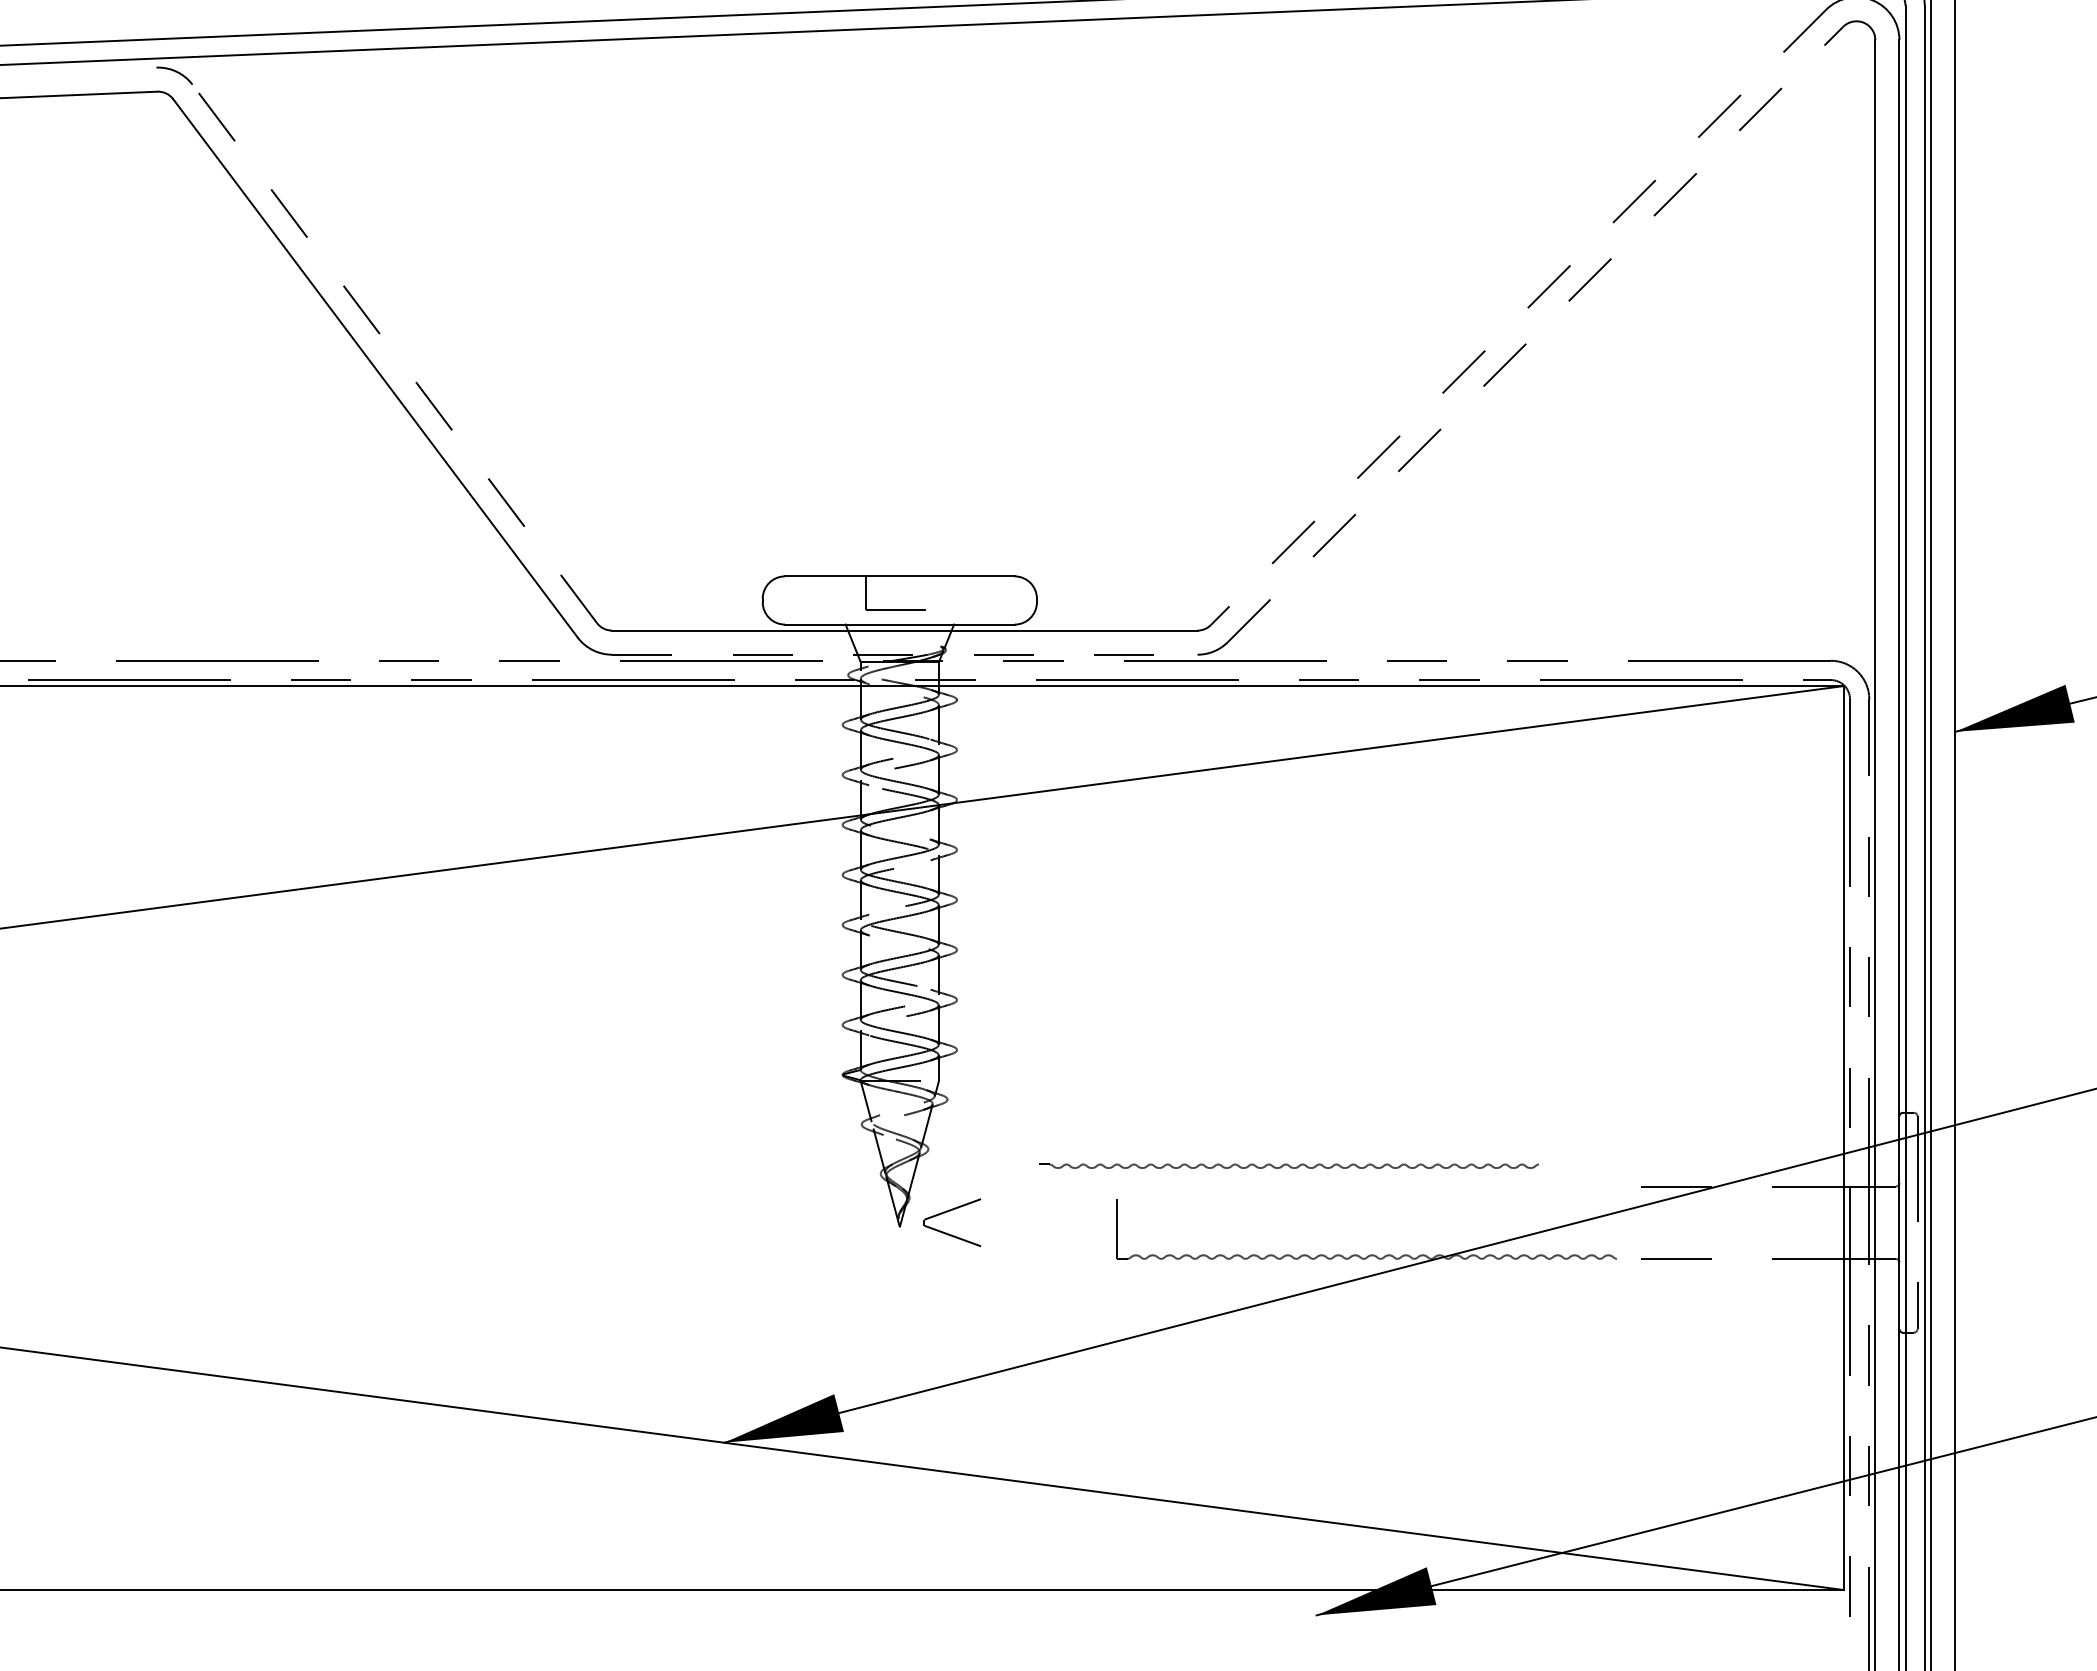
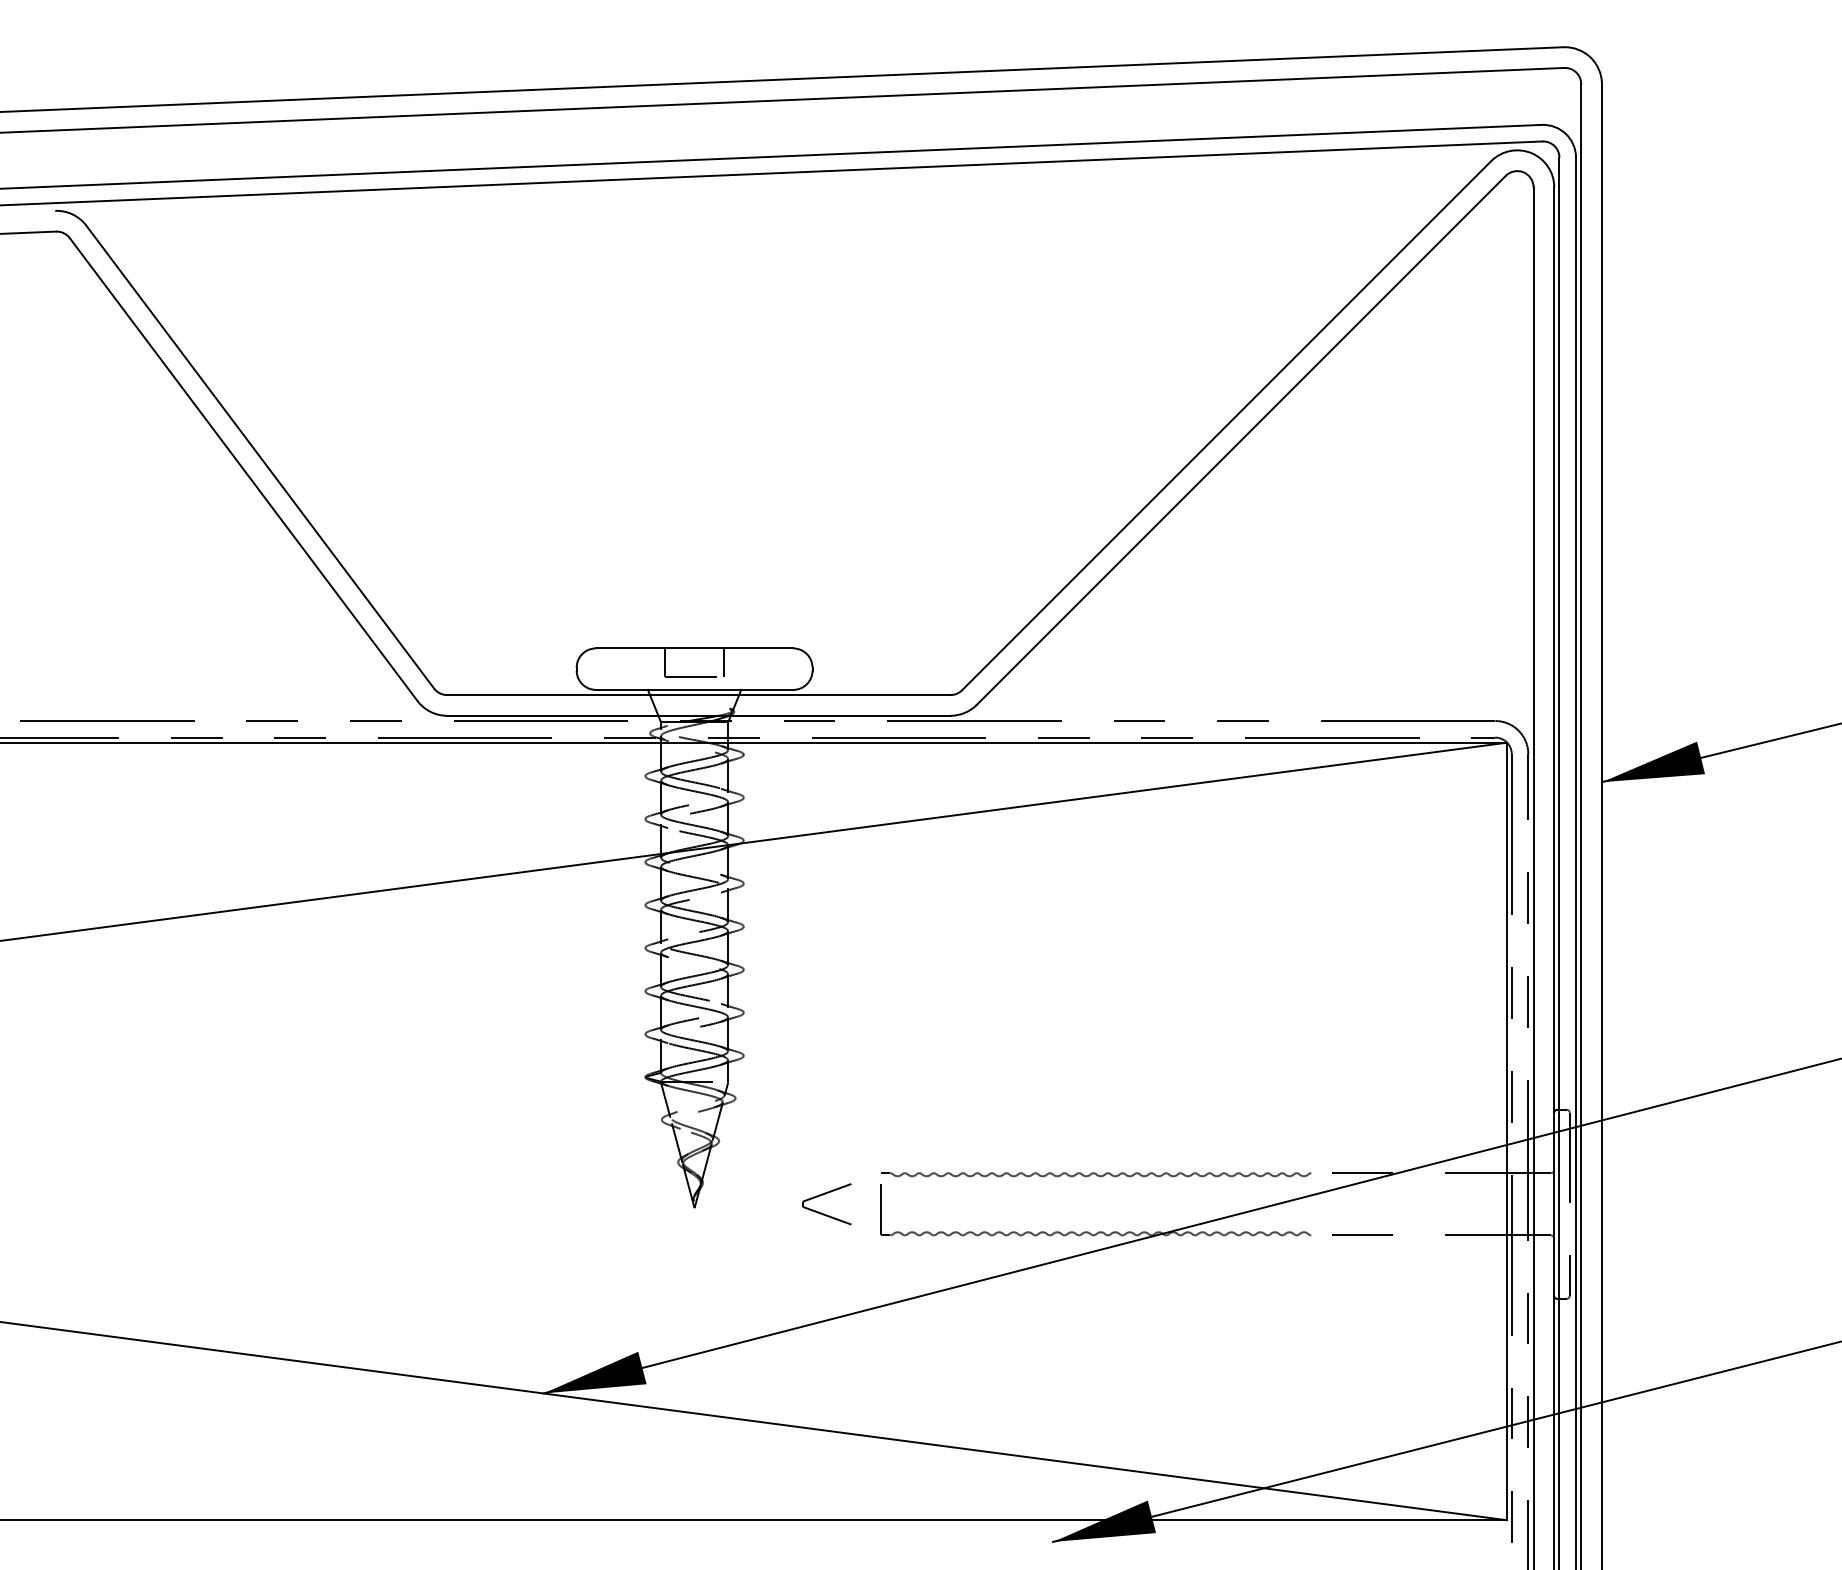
line: (1518, 318) -> (1226, 426), dashed -> solid
line: (1535, 334) -> (1241, 440), dashed -> solid
line: (395, 354) -> (260, 457), dashed -> solid
line: (933, 592) -> (723, 662), added
line: (904, 654) -> (698, 715), dashed -> solid
part: (1289, 1166) -> (1096, 1174), moved
part: (949, 1233) -> (824, 1213), moved

